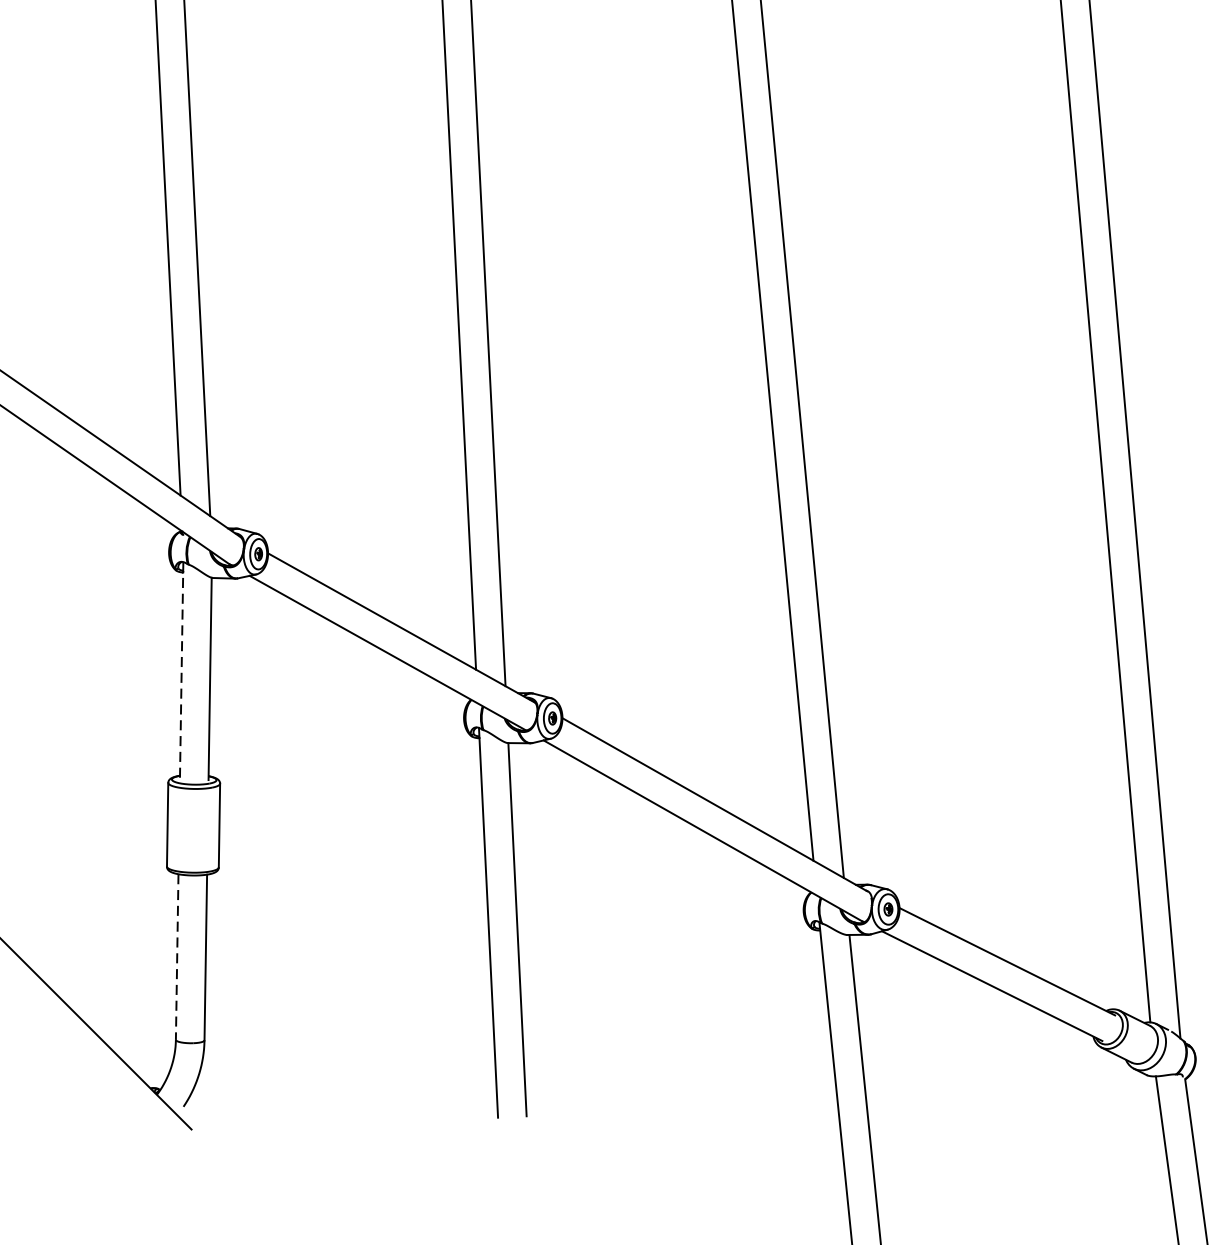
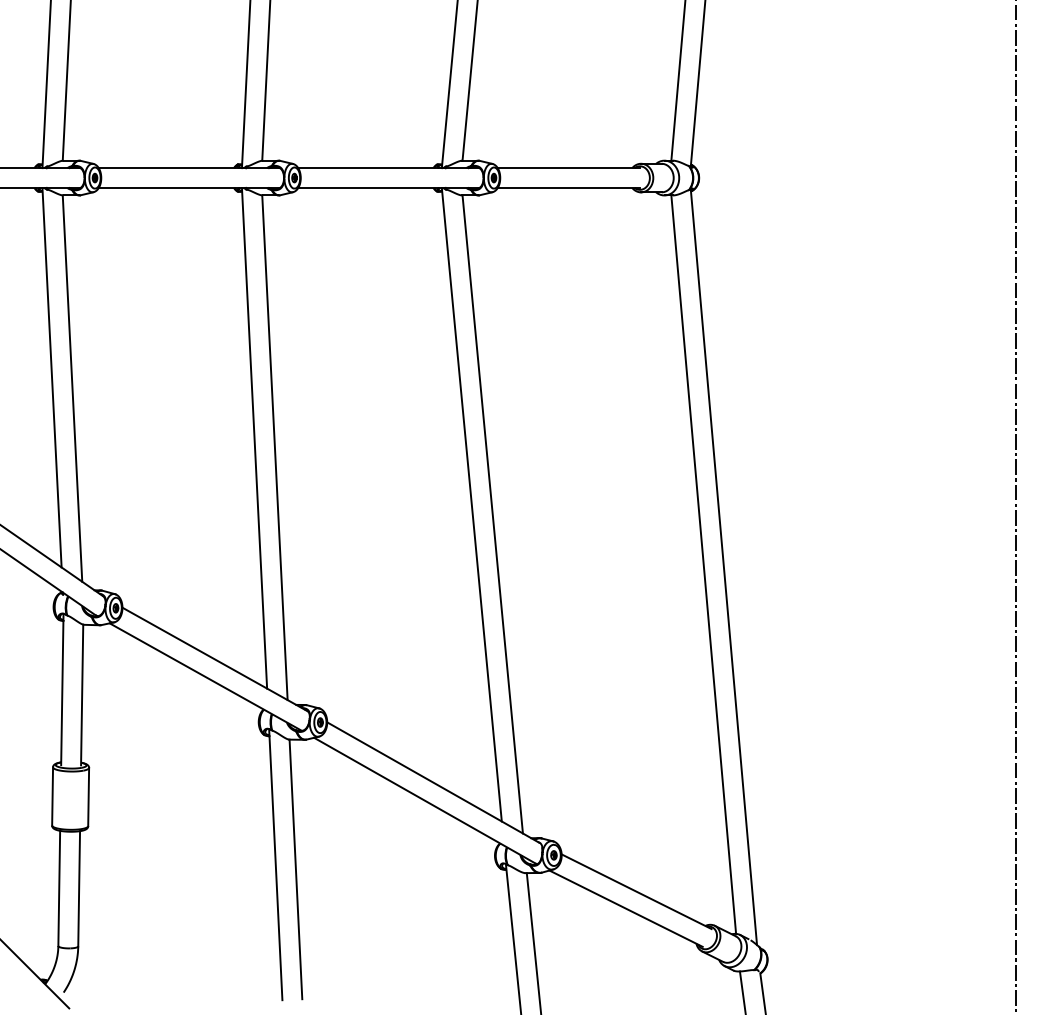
line: (181, 670) -> (62, 689), dashed -> solid
line: (177, 957) -> (59, 888), dashed -> solid

